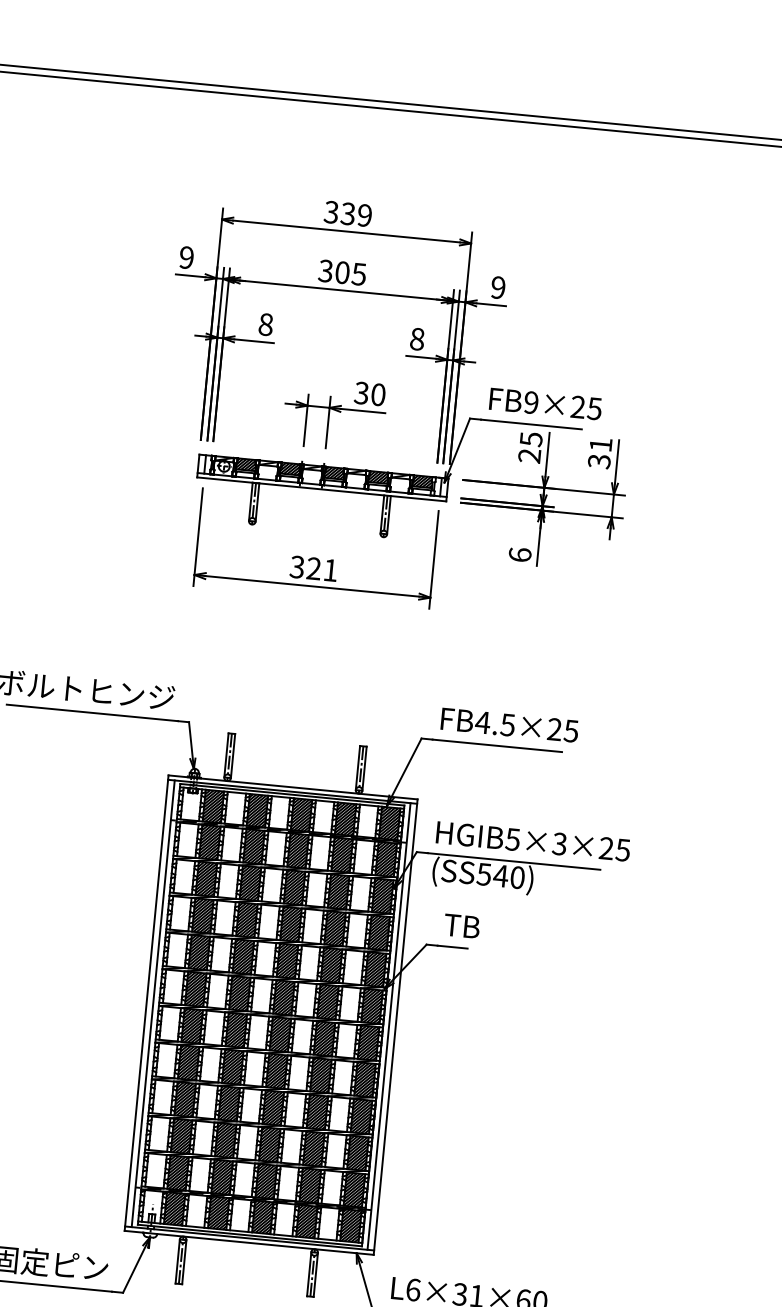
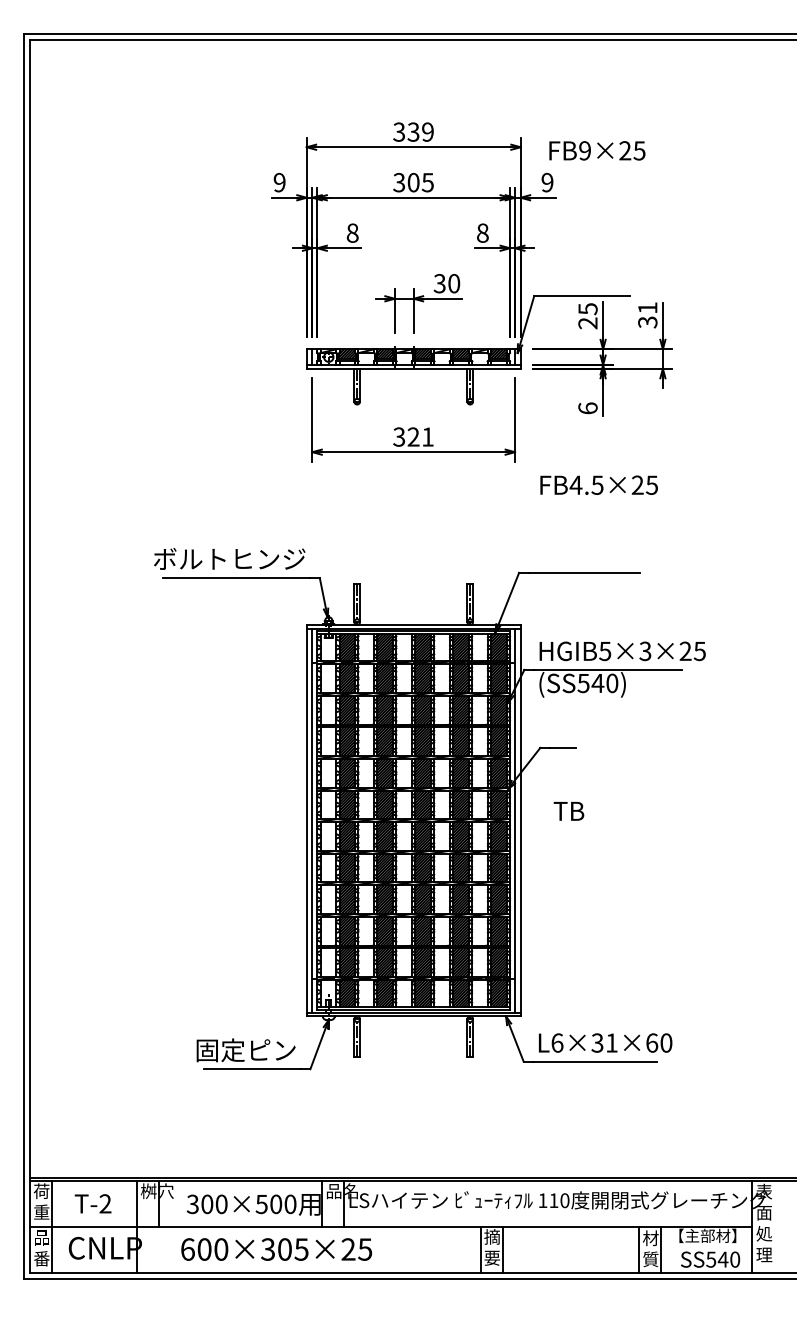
text: (545, 403) -> (597, 150), moved
text: (509, 724) -> (598, 484), moved
text: (461, 926) -> (568, 811), moved

